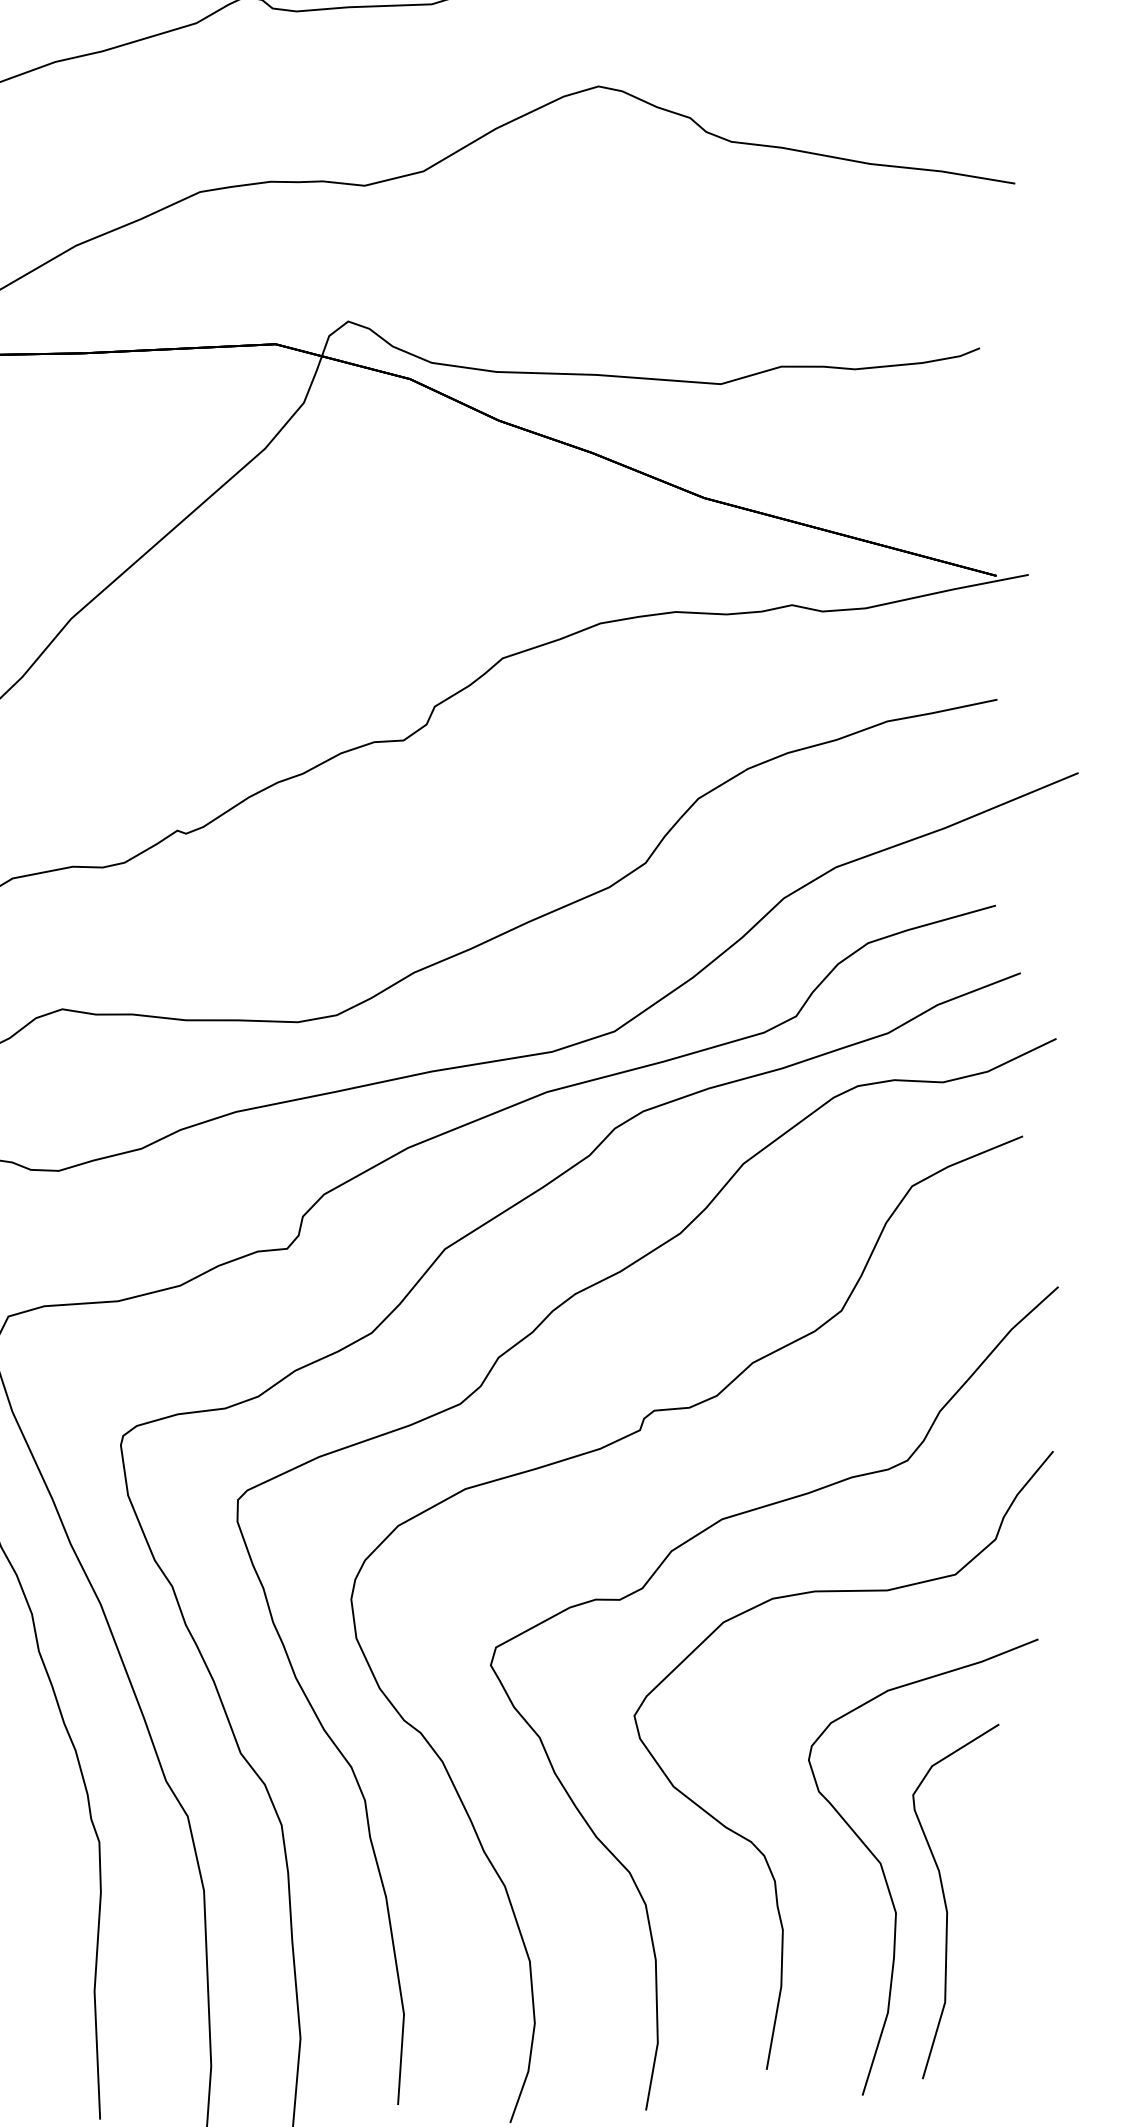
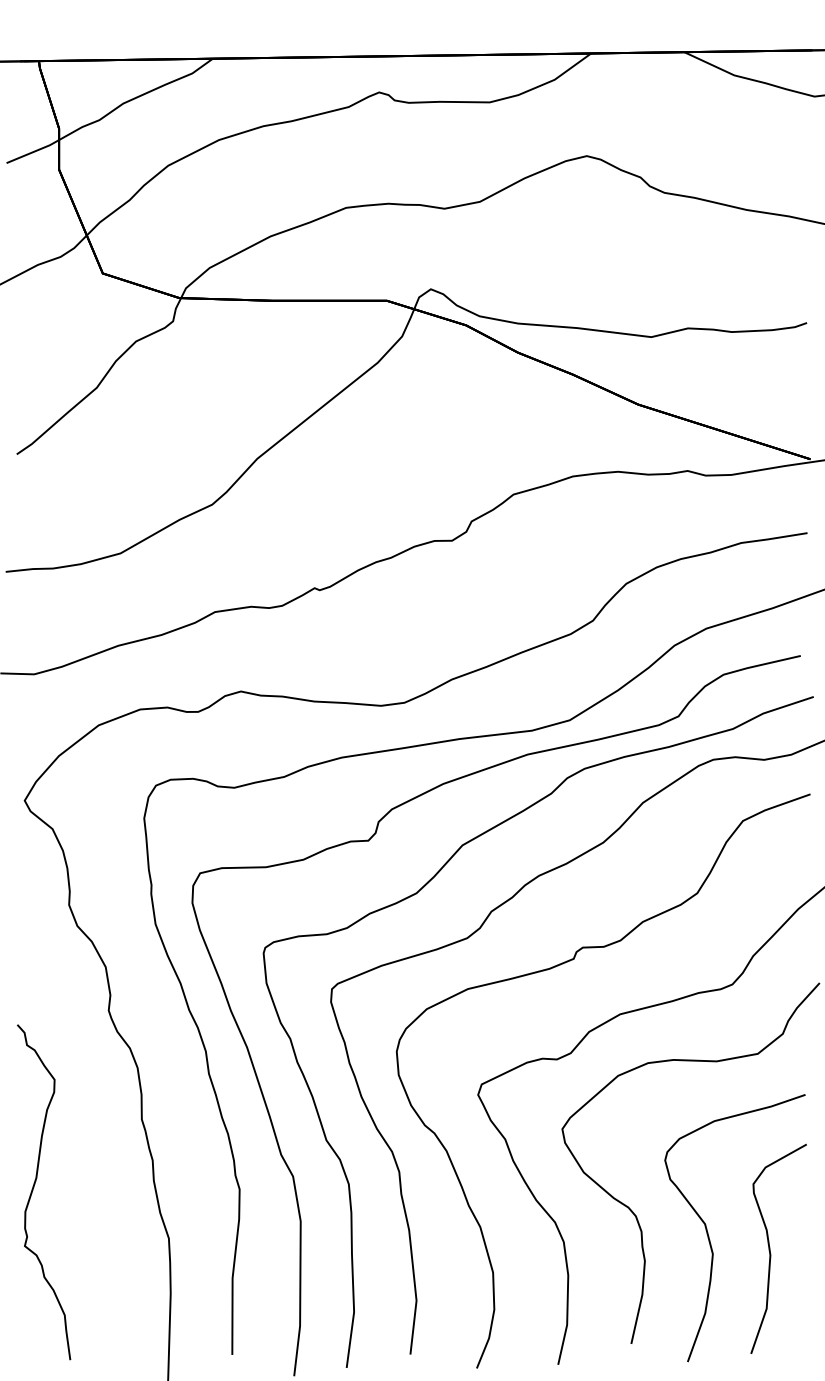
curve: (946, 1901) -> (770, 1248), moved

